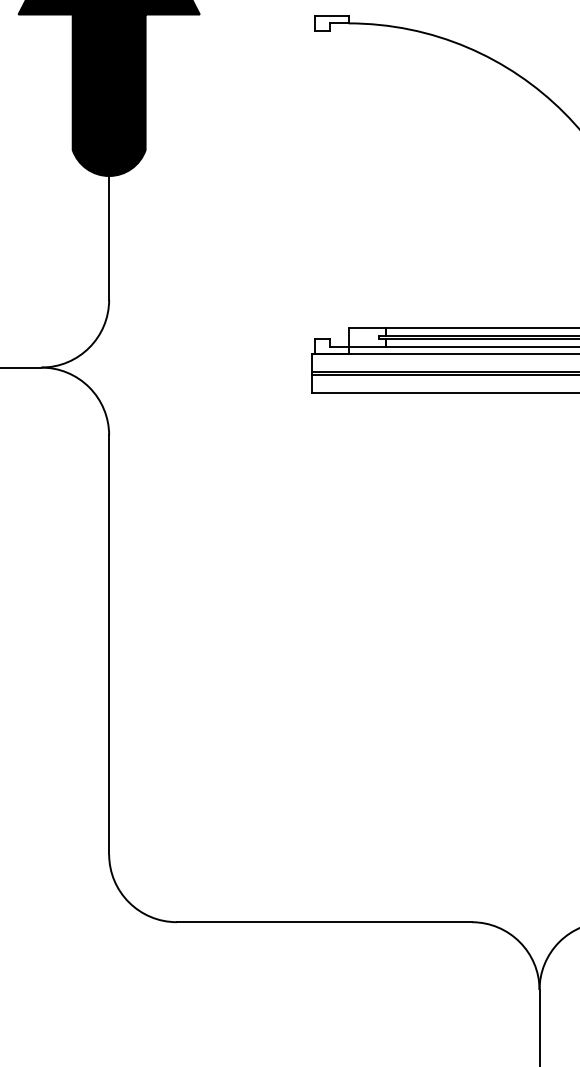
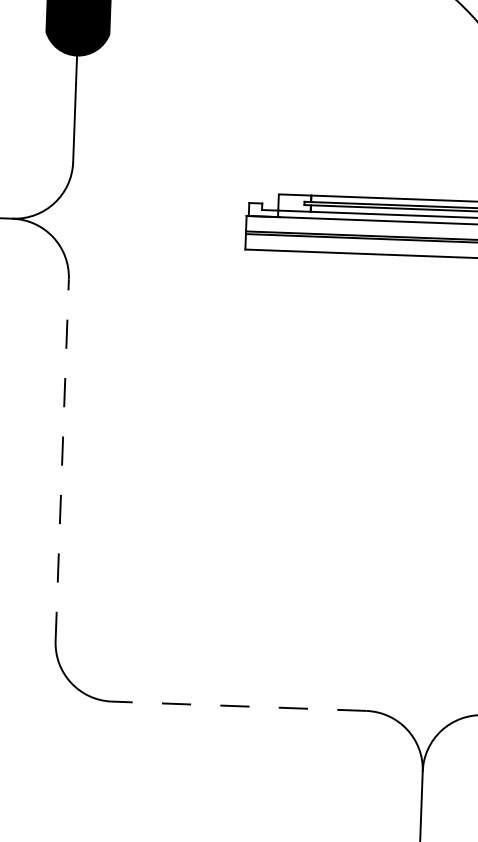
line: (109, 644) -> (62, 459), solid -> dashed
line: (323, 922) -> (238, 706), solid -> dashed

